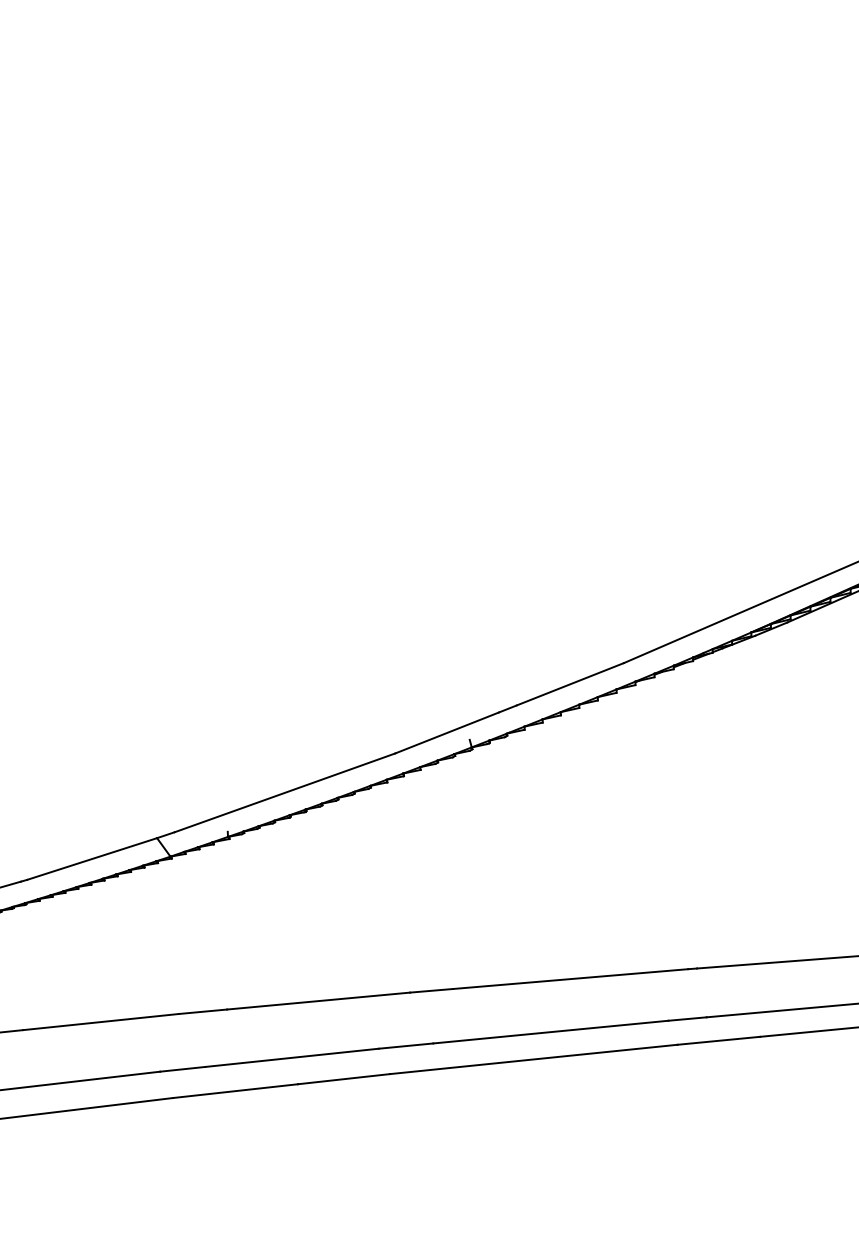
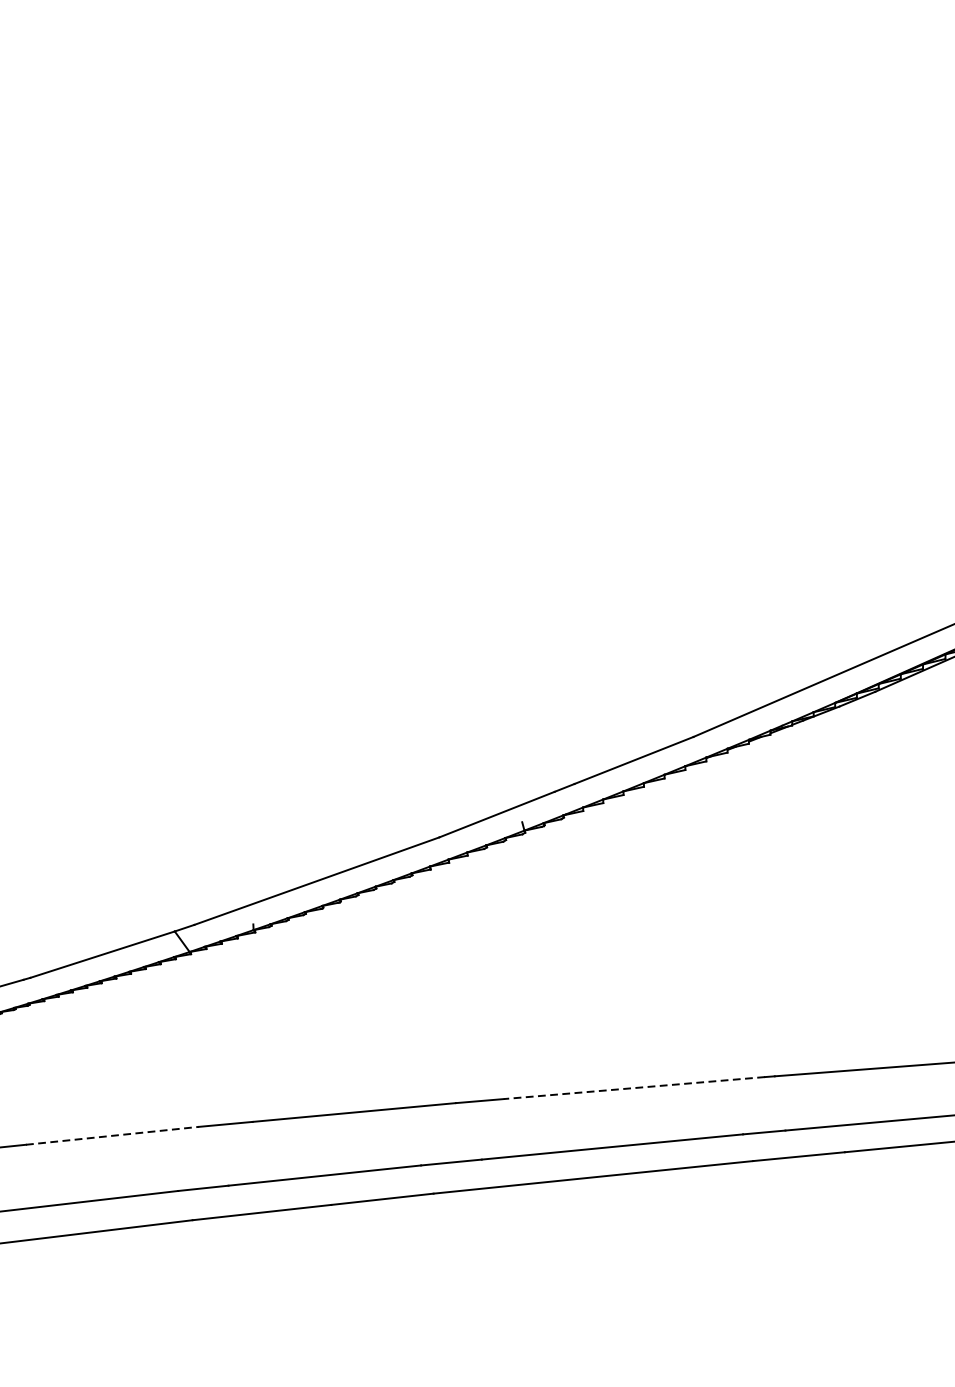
line: (570, 979) -> (634, 1088), solid -> dashed
line: (101, 1022) -> (113, 1136), solid -> dashed

